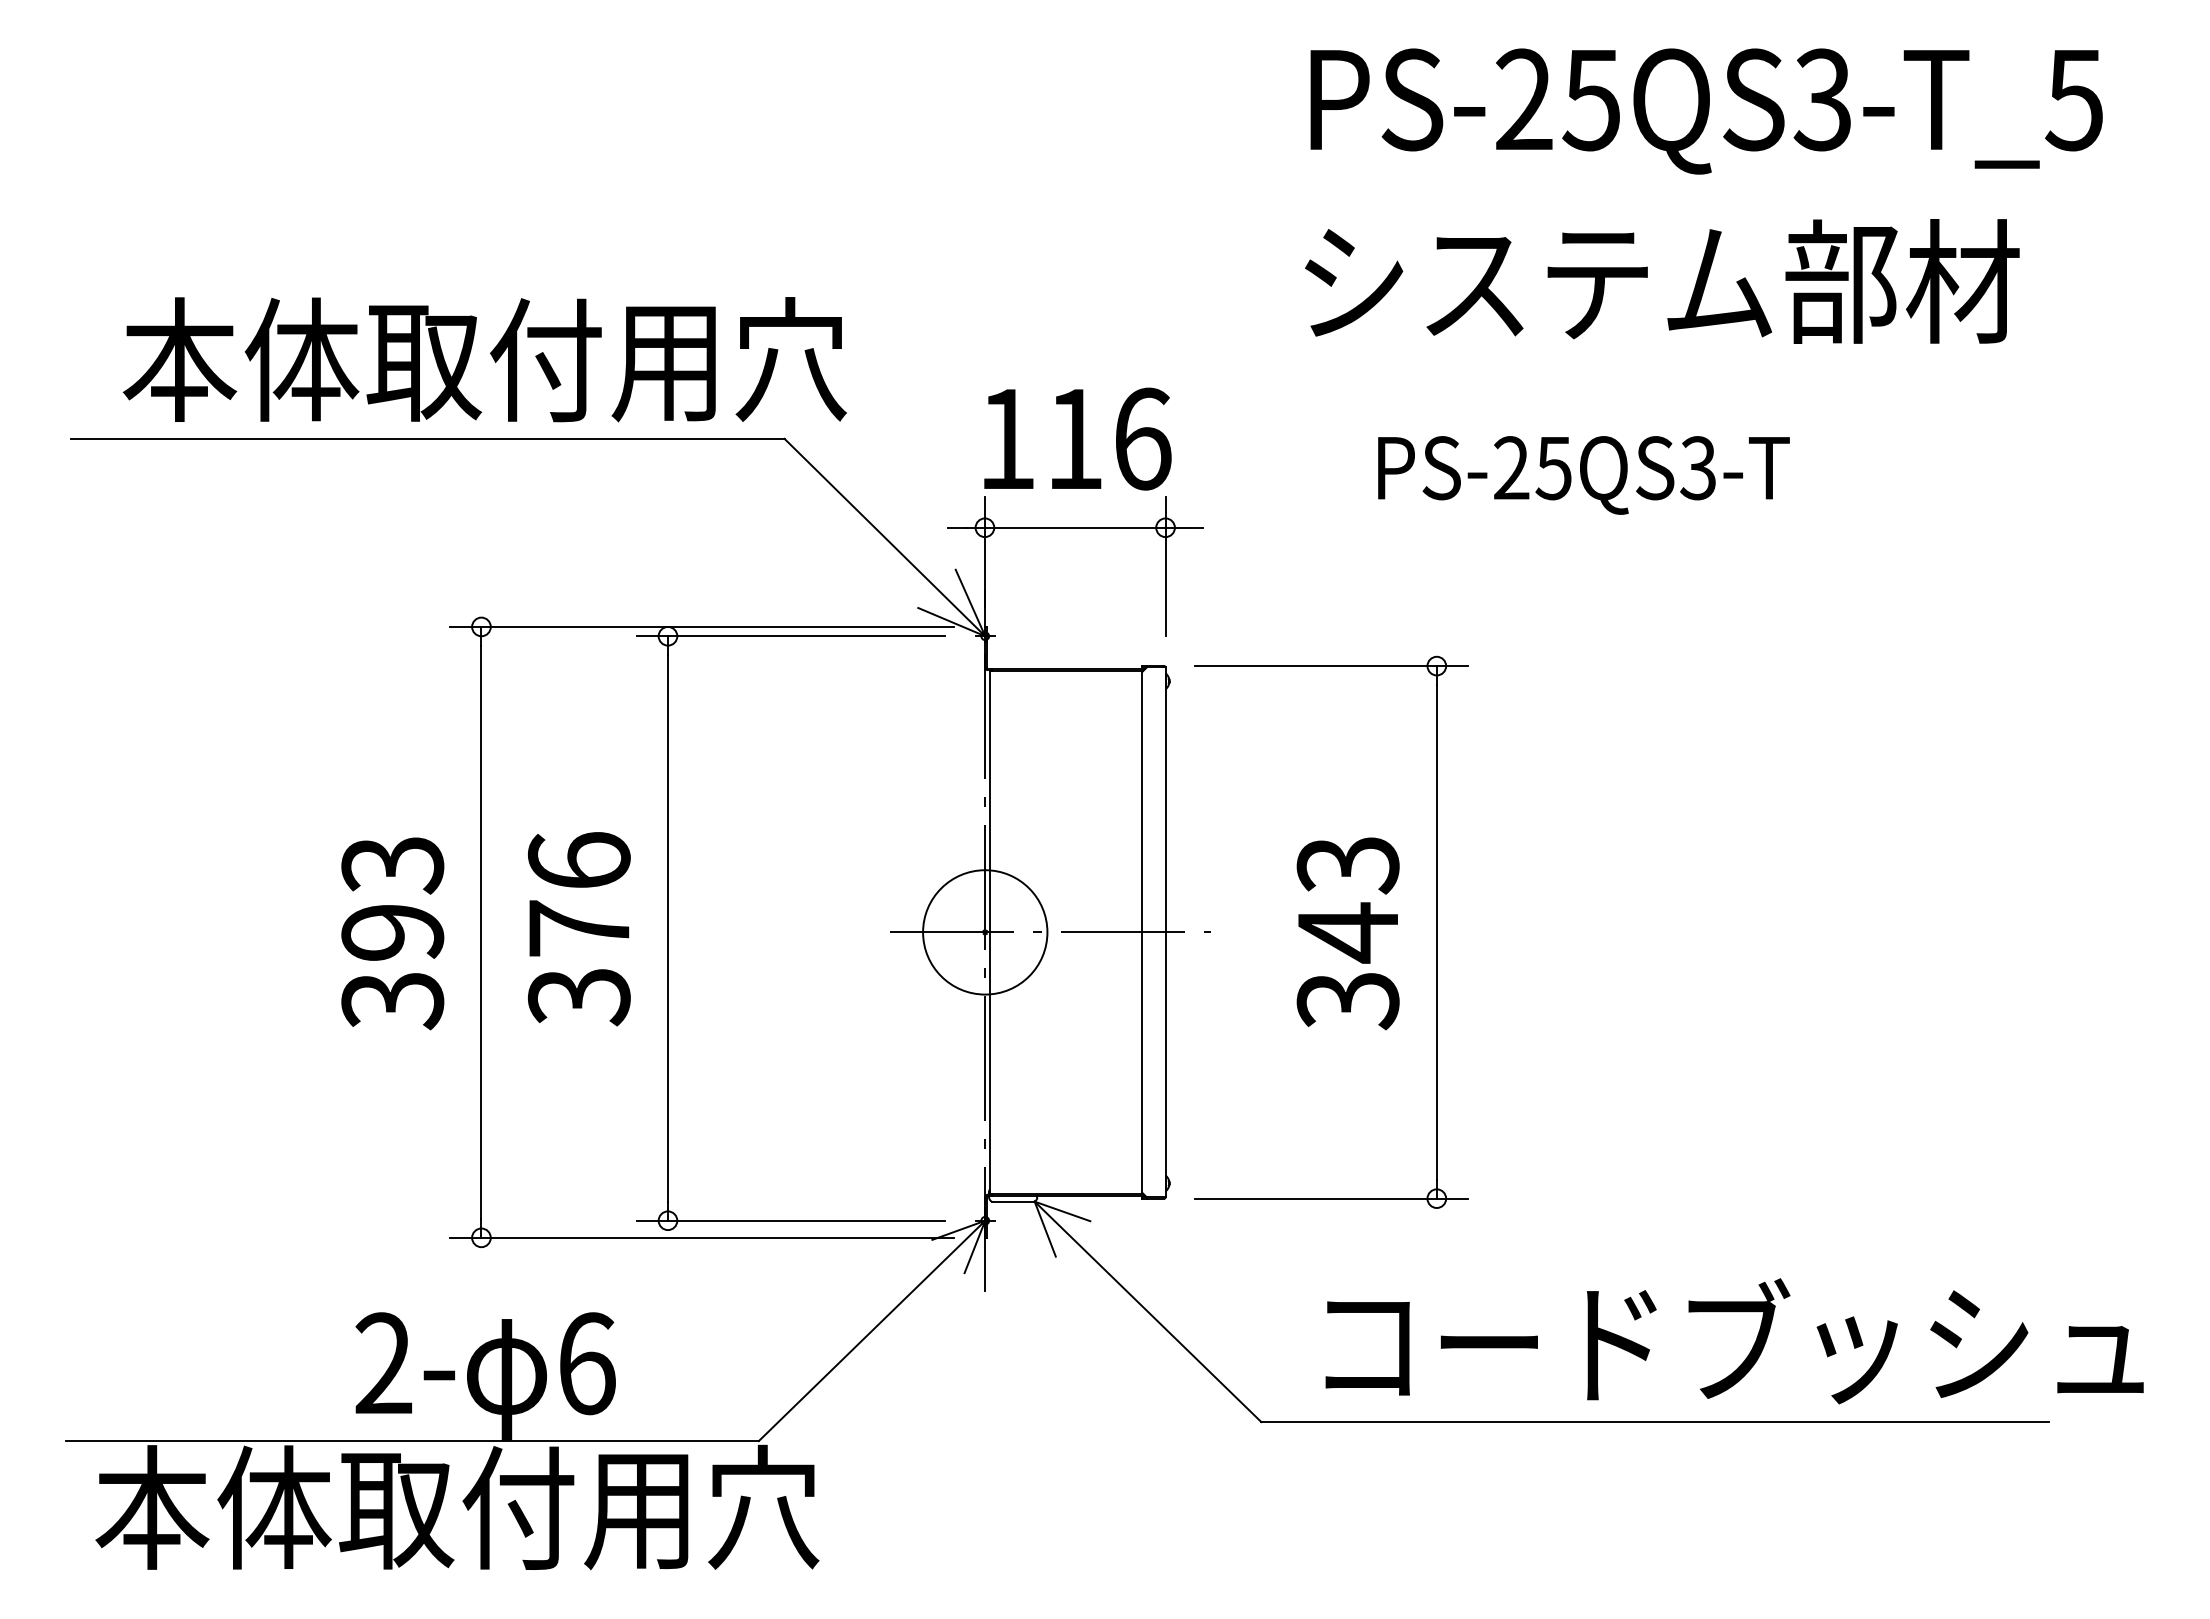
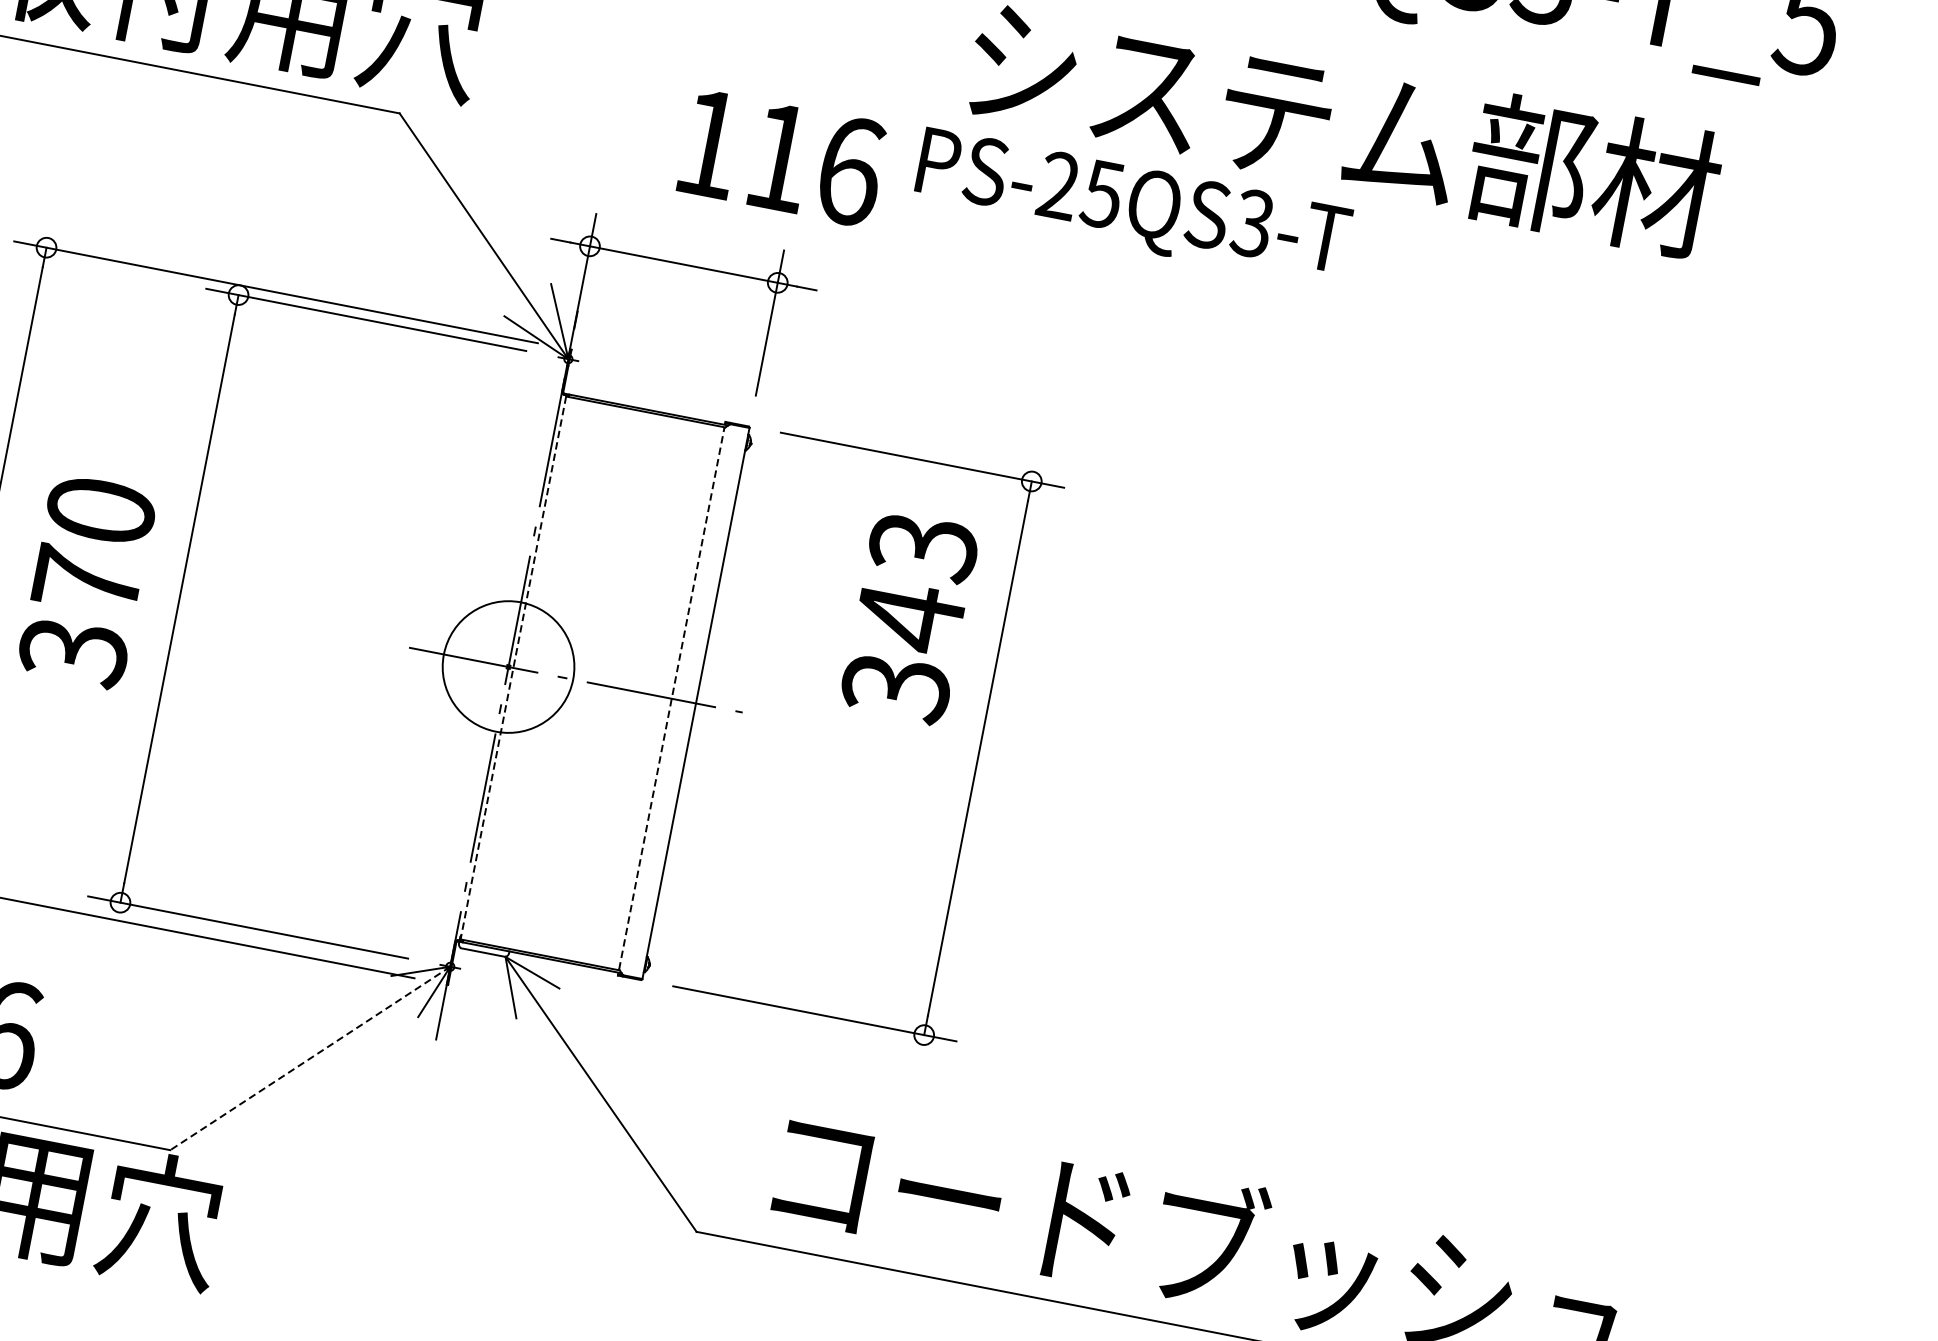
text: (1077, 438) -> (782, 157), moved
text: (1583, 475) -> (1132, 207), moved
text: (578, 860) -> (100, 510), 376 -> 370
line: (1142, 931) -> (672, 697), solid -> dashed
line: (989, 932) -> (512, 668), solid -> dashed
text: (1347, 933) -> (908, 617), moved
line: (871, 1331) -> (309, 1058), solid -> dashed

